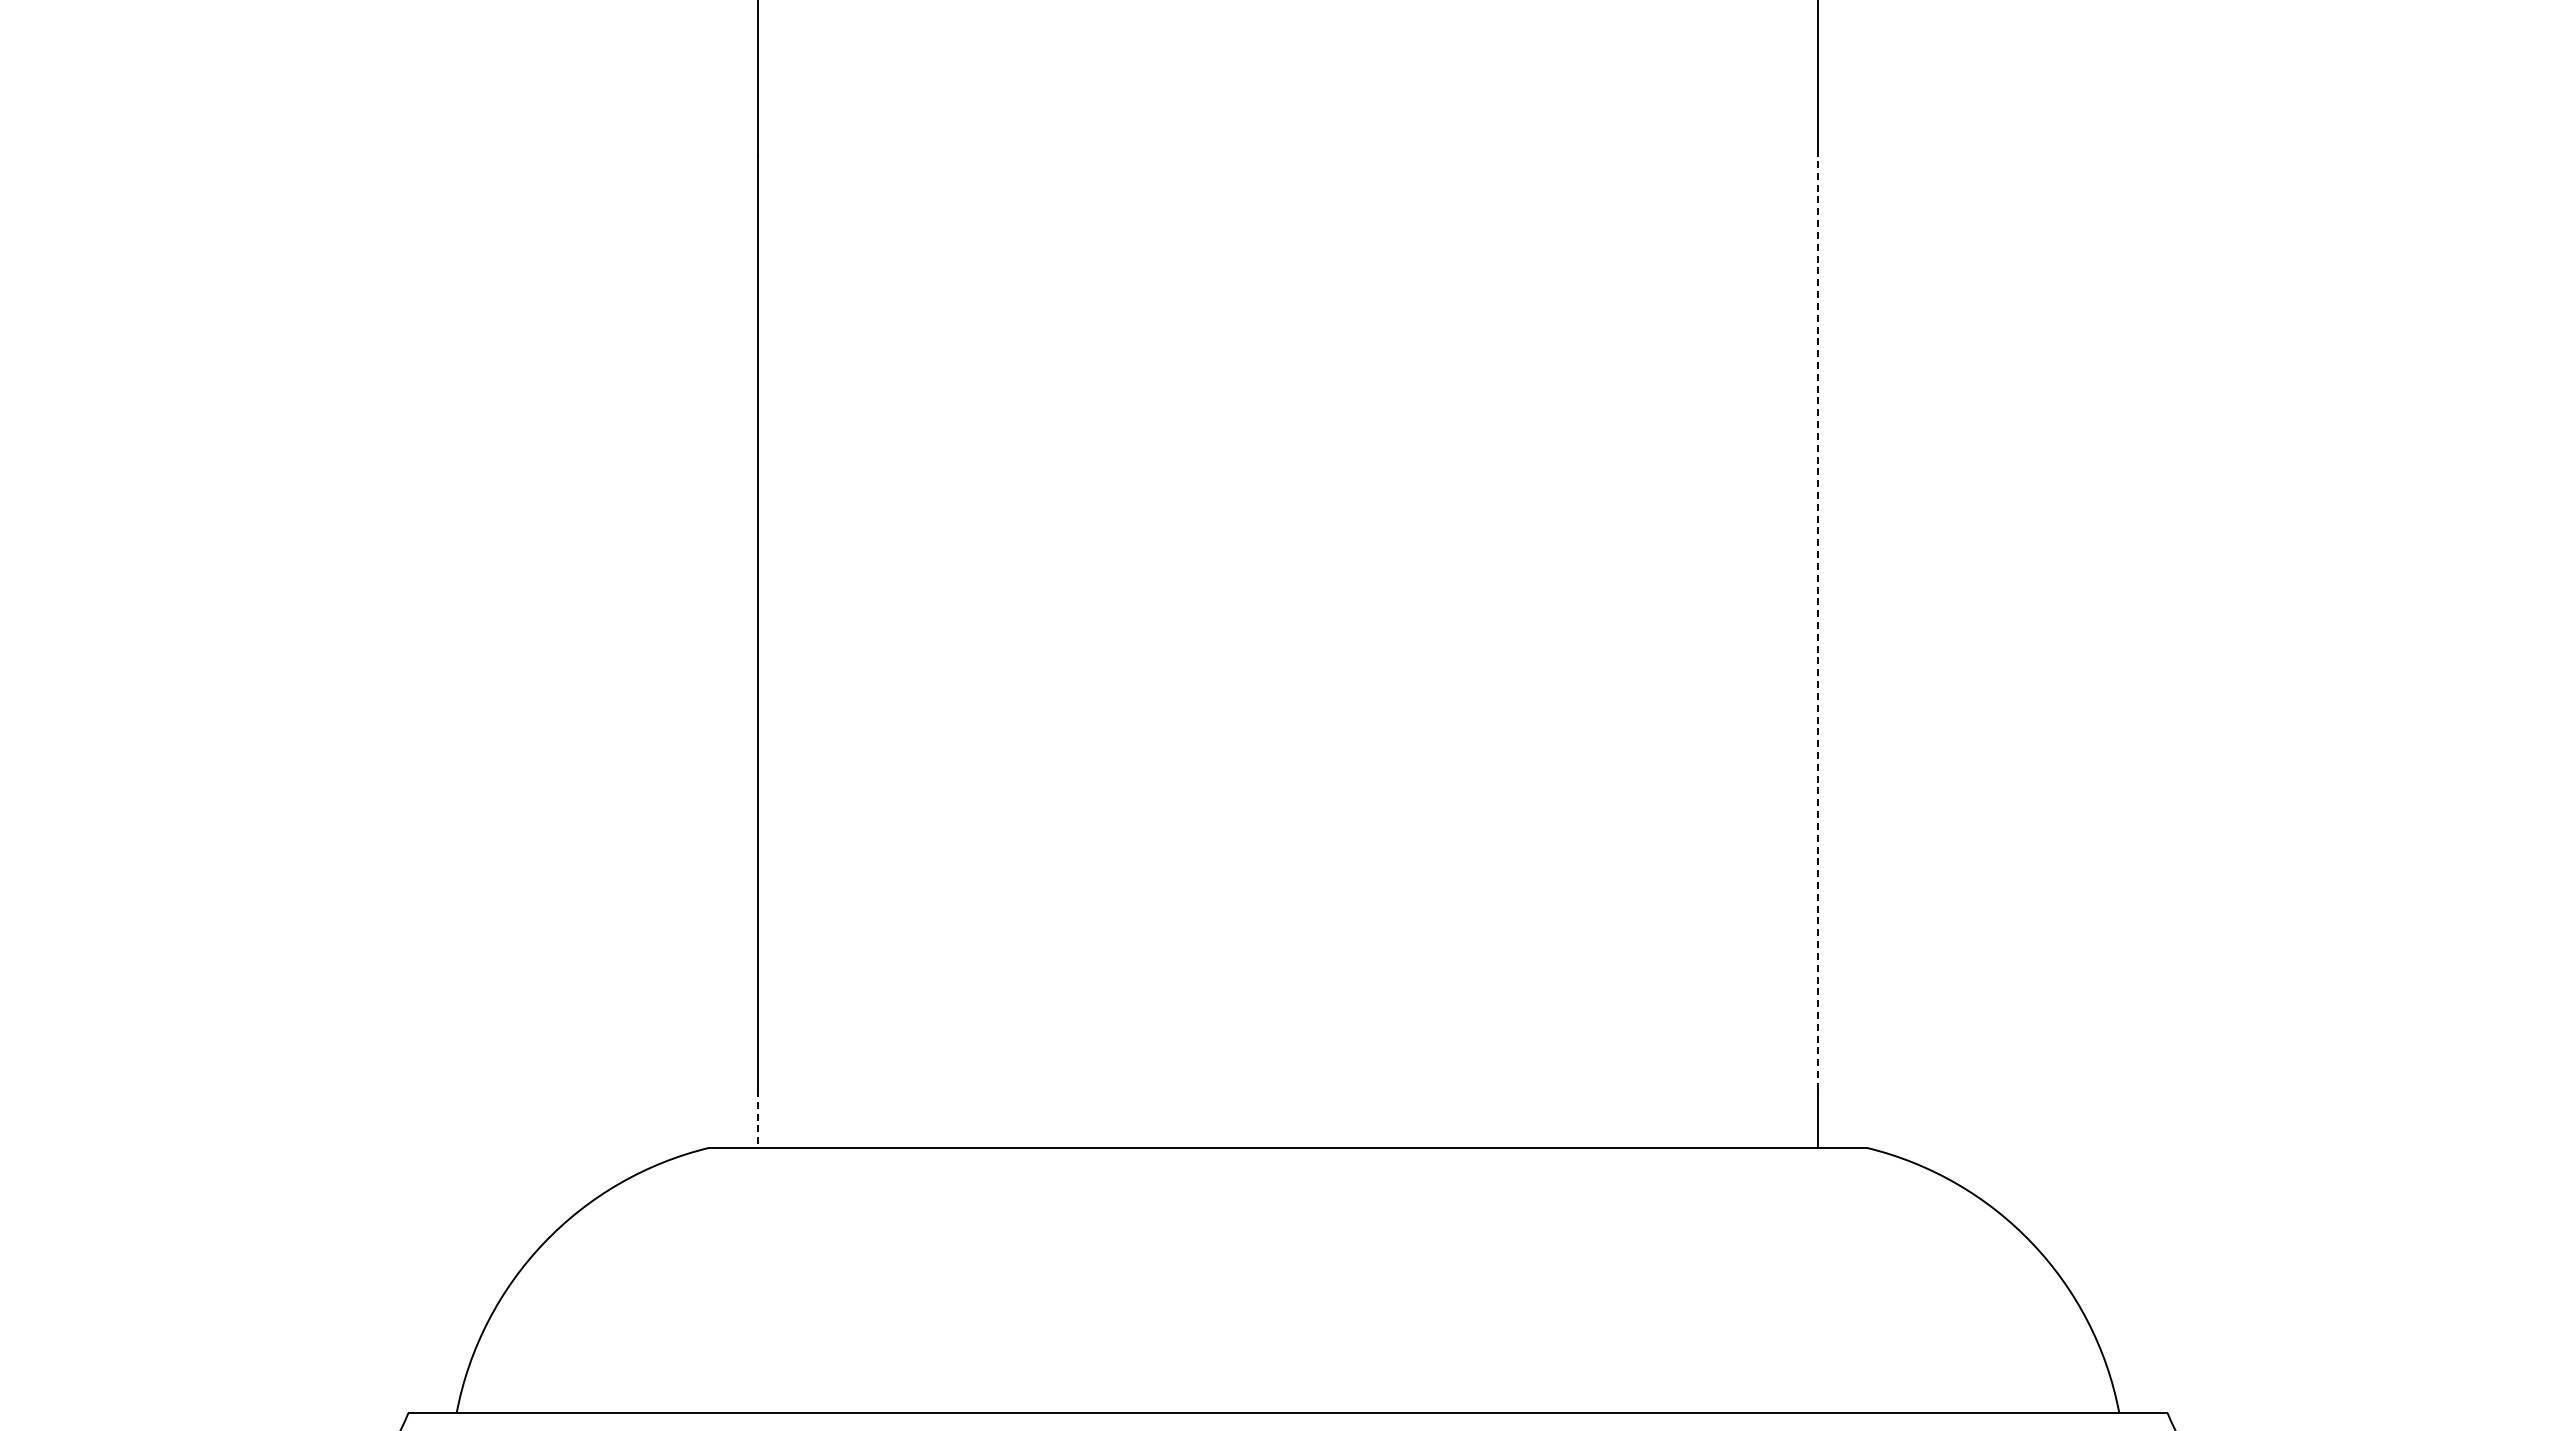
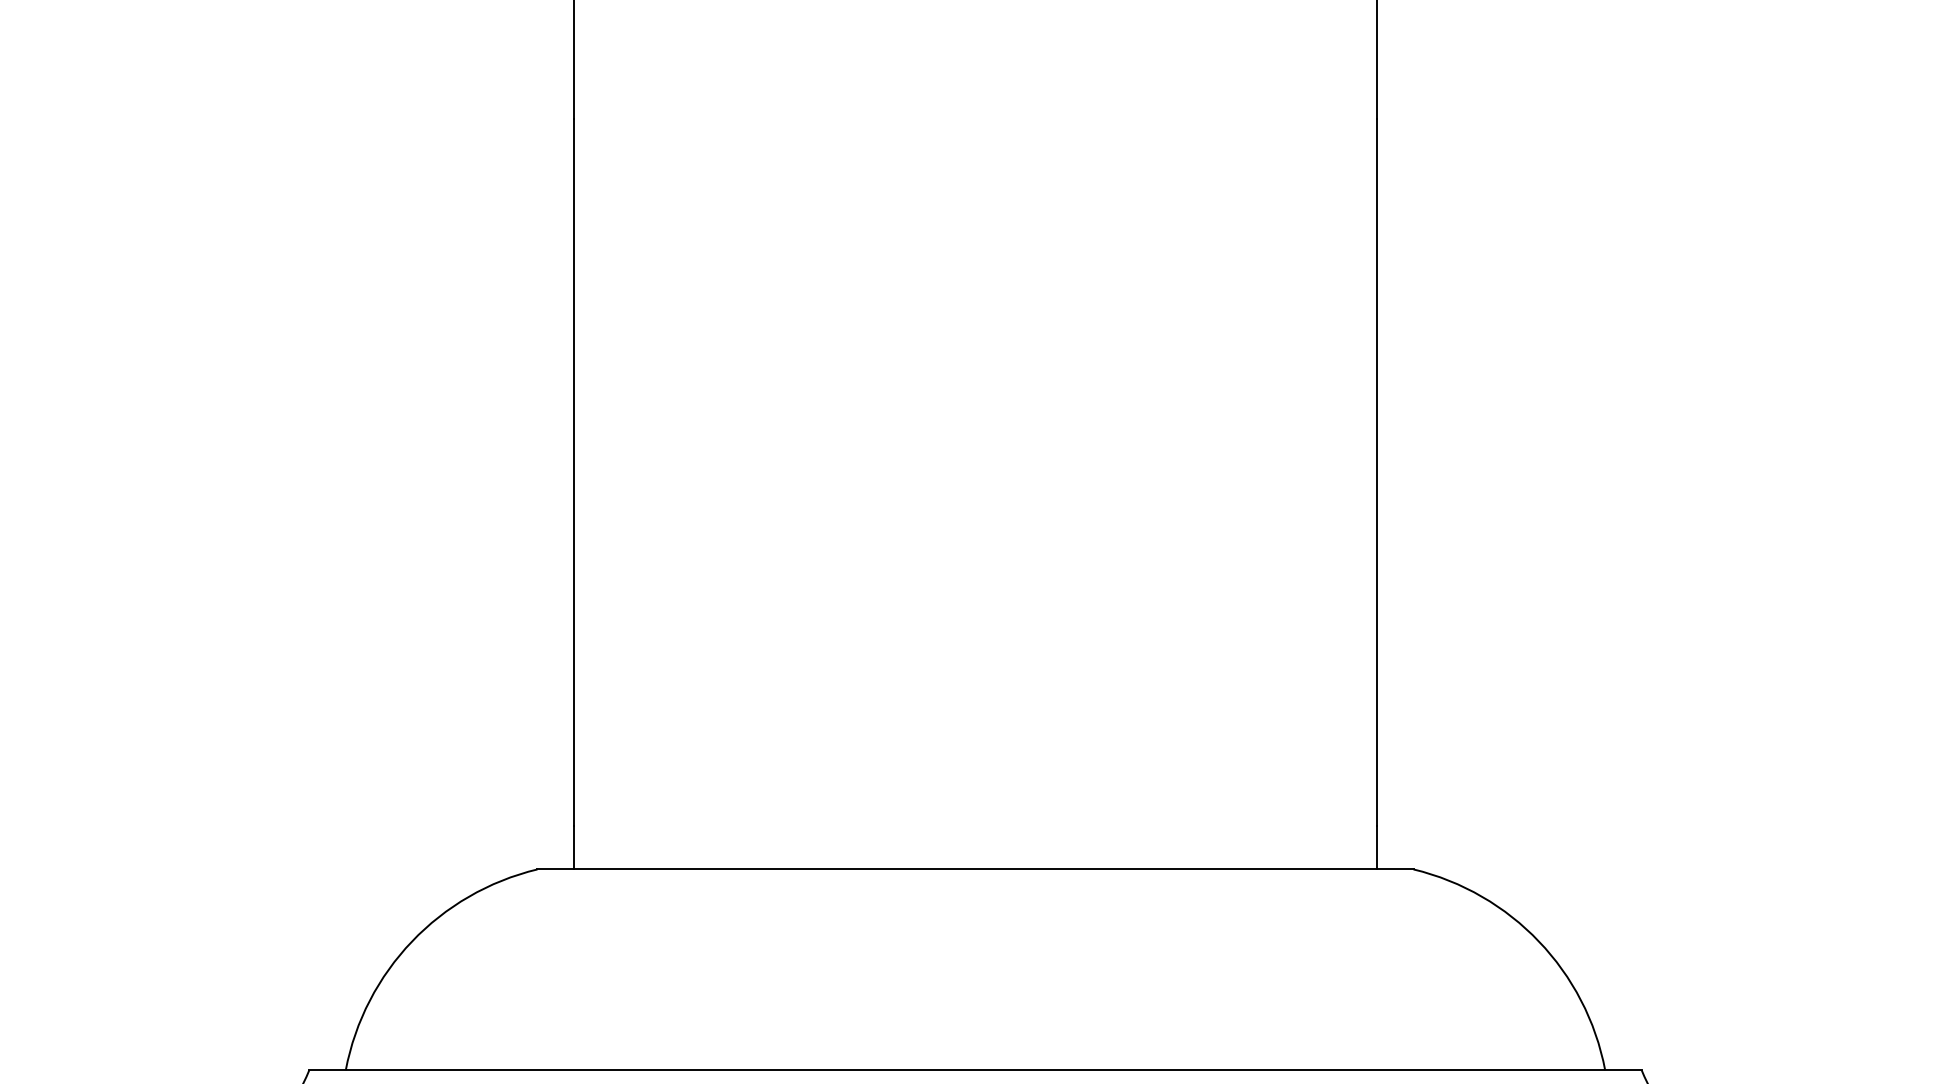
line: (1818, 623) -> (1377, 472), dashed -> solid
line: (757, 1118) -> (573, 847), dashed -> solid

